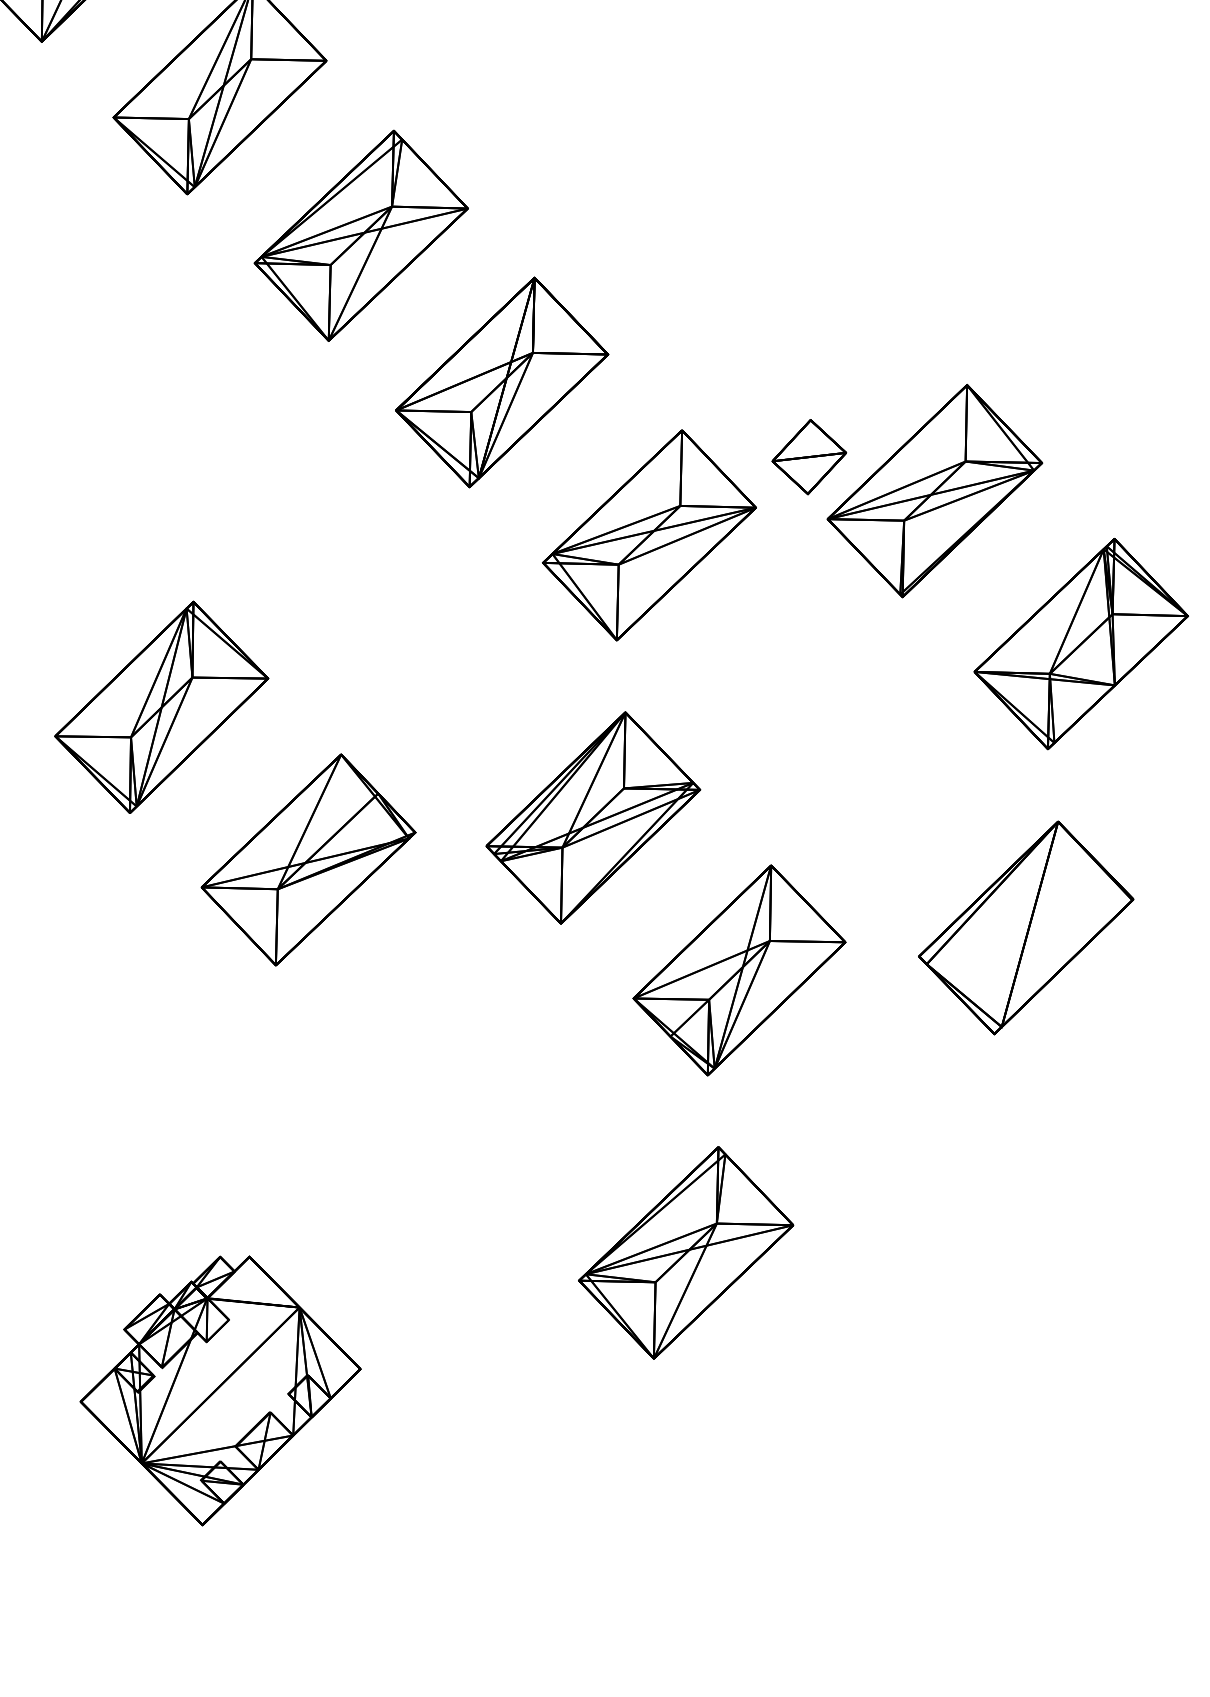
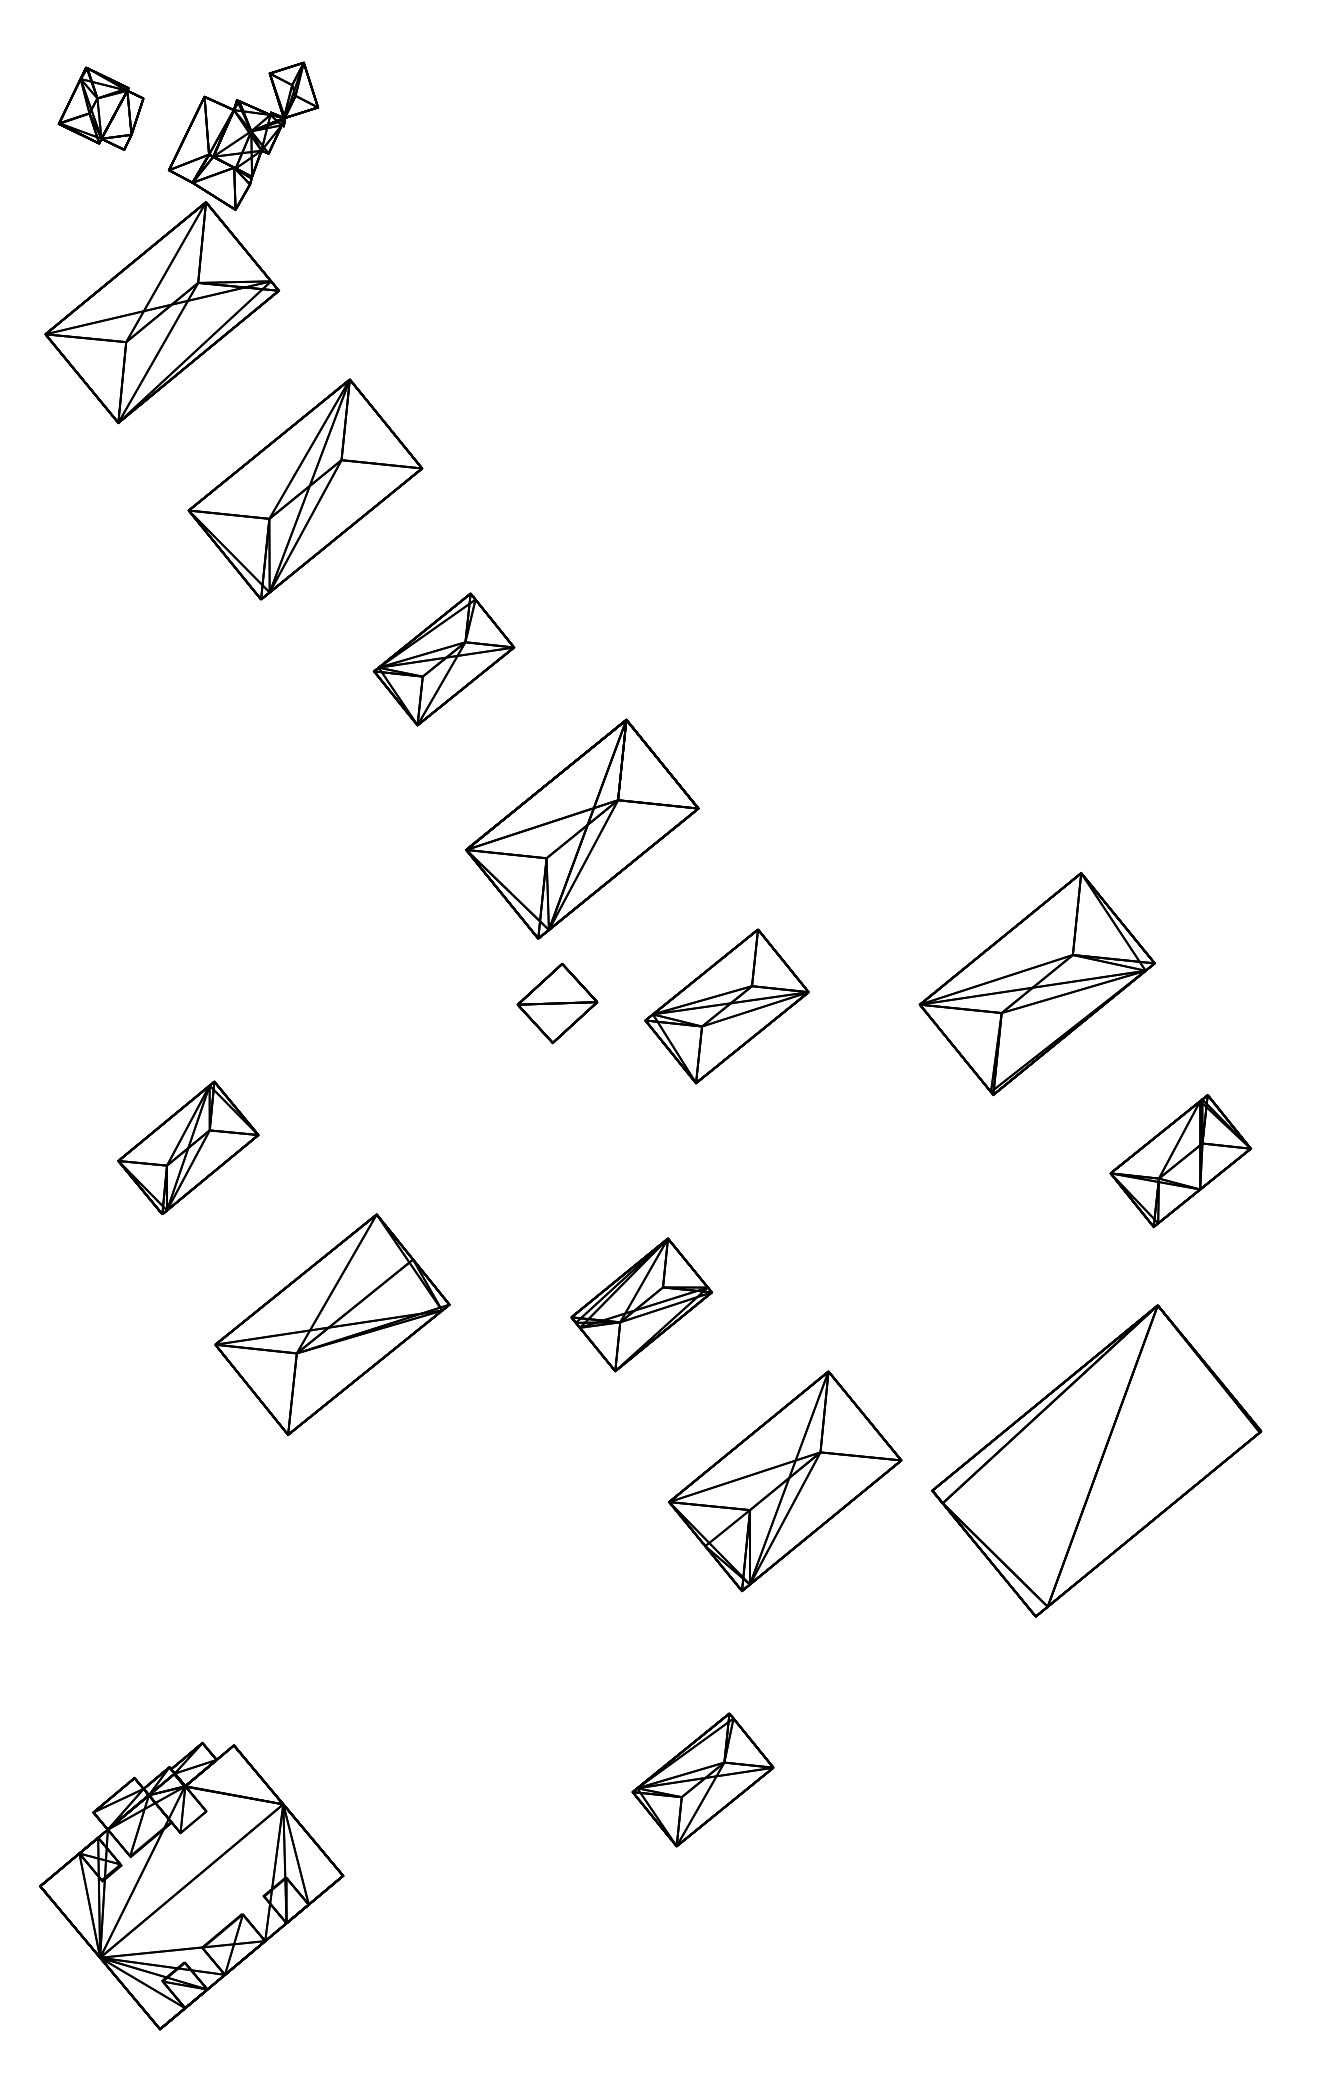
part: (360, 235) -> (443, 659), size x0.6
part: (809, 457) -> (557, 1003), moved
part: (649, 535) -> (726, 1006), size x0.7
part: (1080, 643) -> (1180, 1160), size x0.6
part: (161, 706) -> (188, 1147), size x0.6
part: (593, 817) -> (641, 1304), size x0.6
part: (1025, 927) -> (1096, 1460), size x1.4
part: (685, 1252) -> (702, 1779), size x0.6

